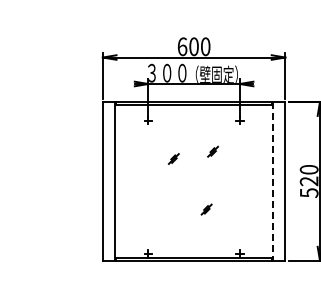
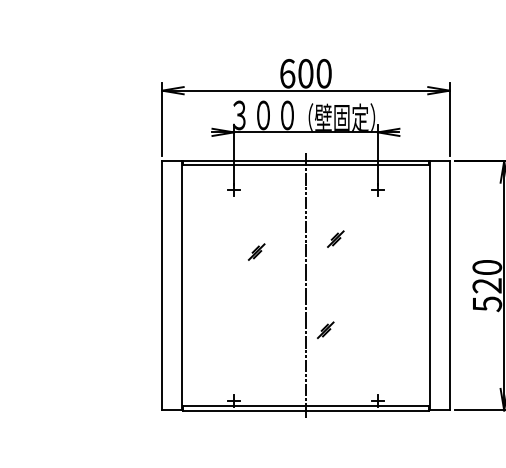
part: (173, 158) -> (256, 251), moved
line: (194, 181) -> (306, 285), added
line: (273, 181) -> (431, 285), dashed -> solid

